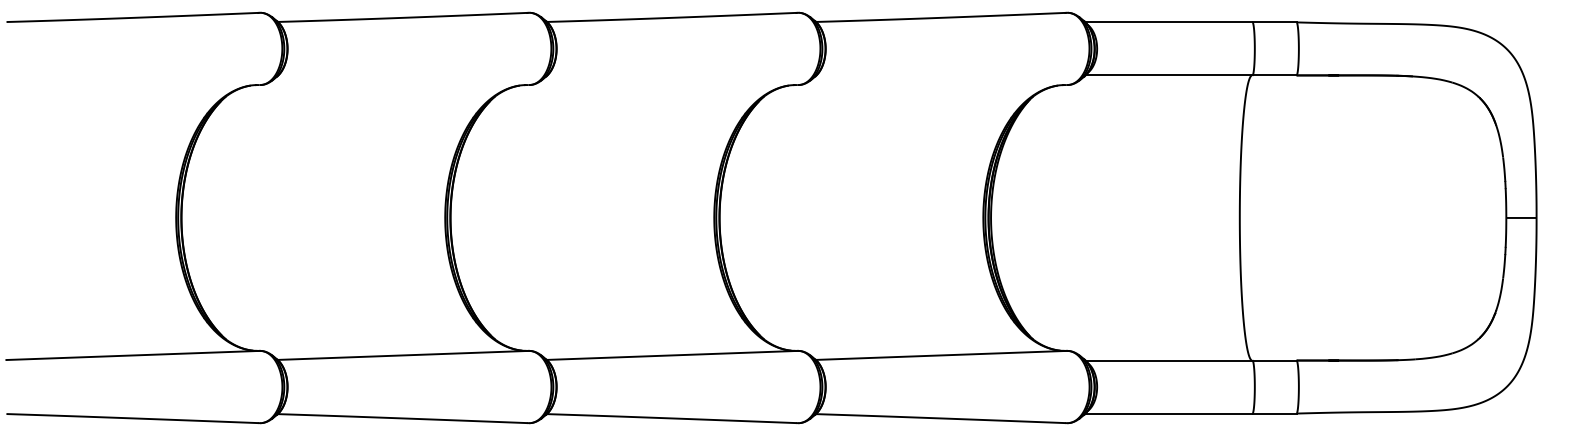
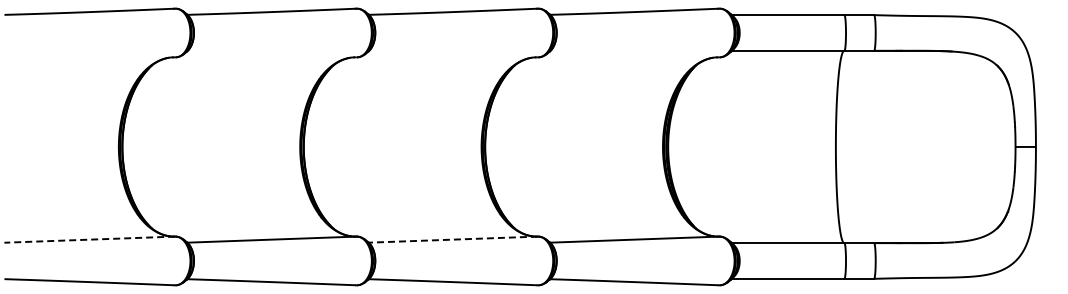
line: (132, 355) -> (89, 239), solid -> dashed
line: (672, 355) -> (453, 239), solid -> dashed

